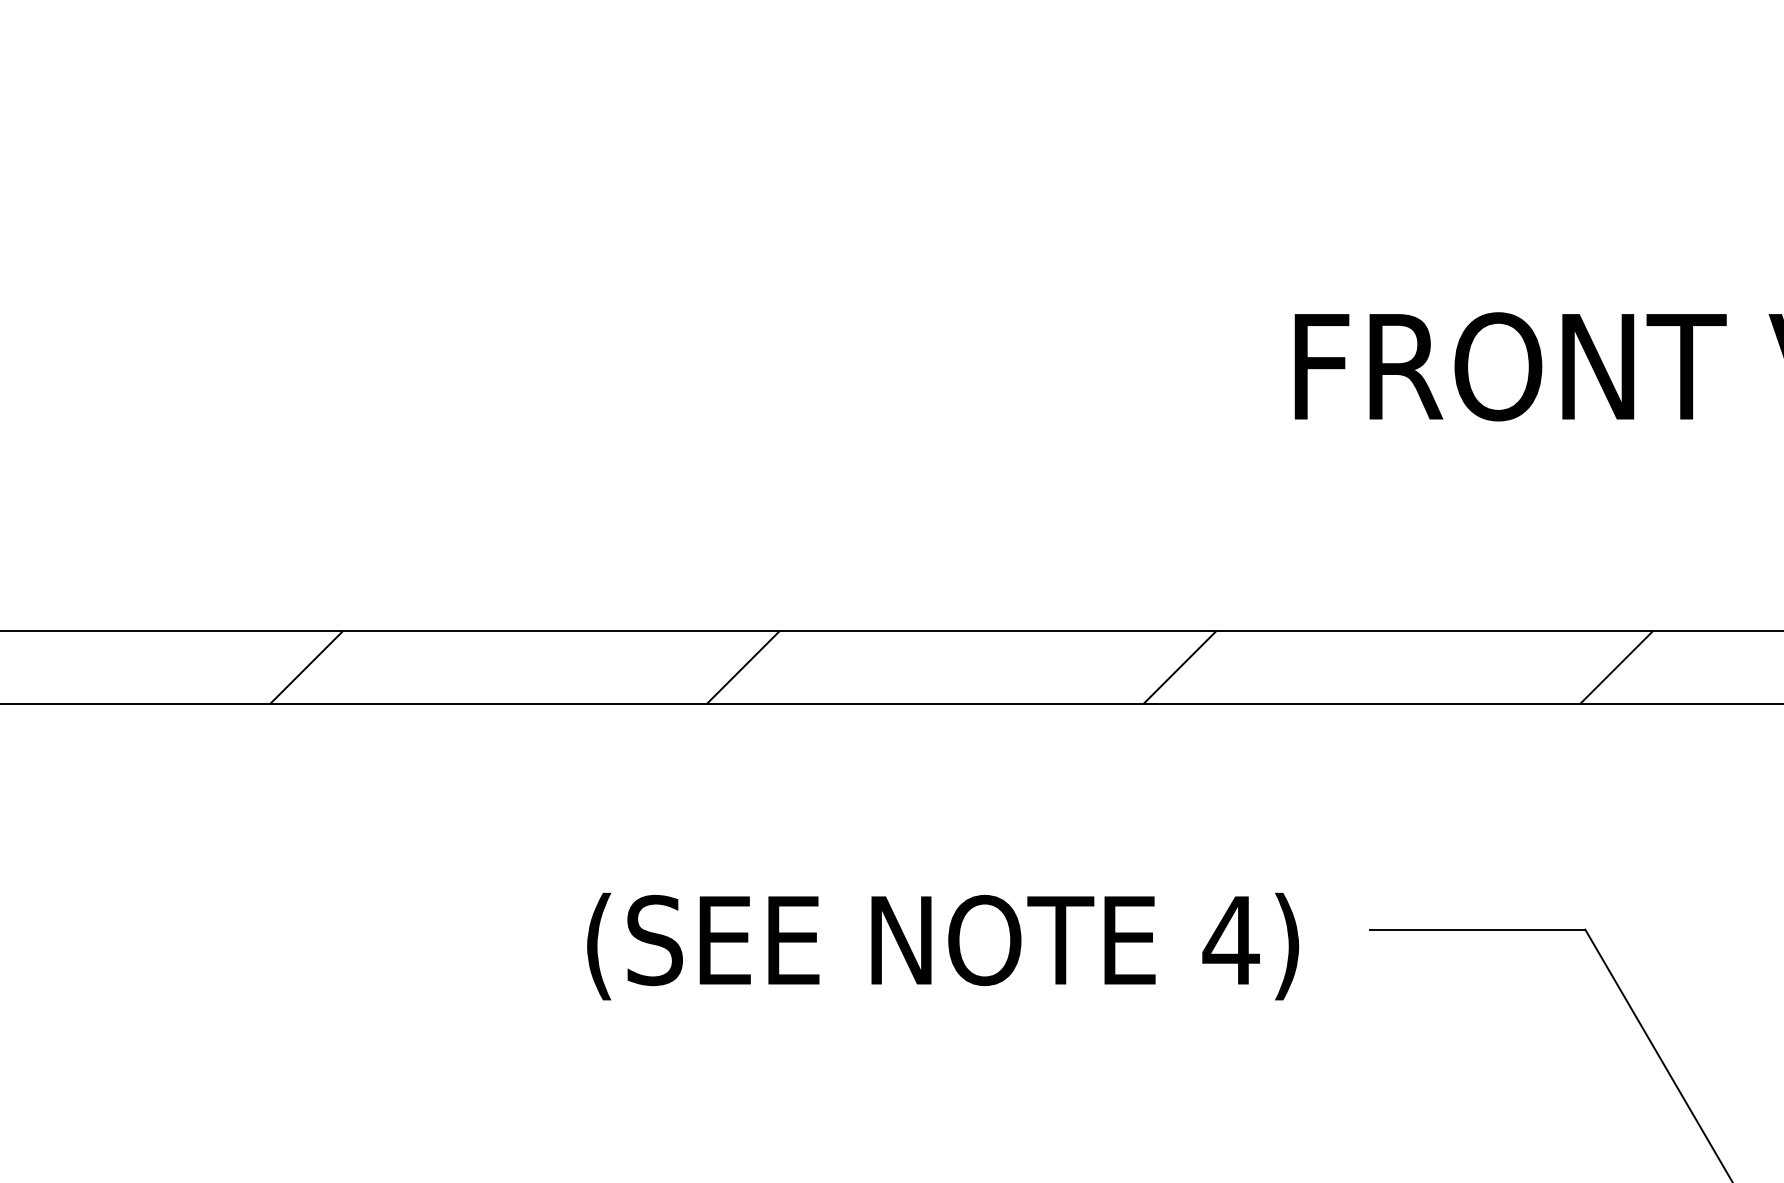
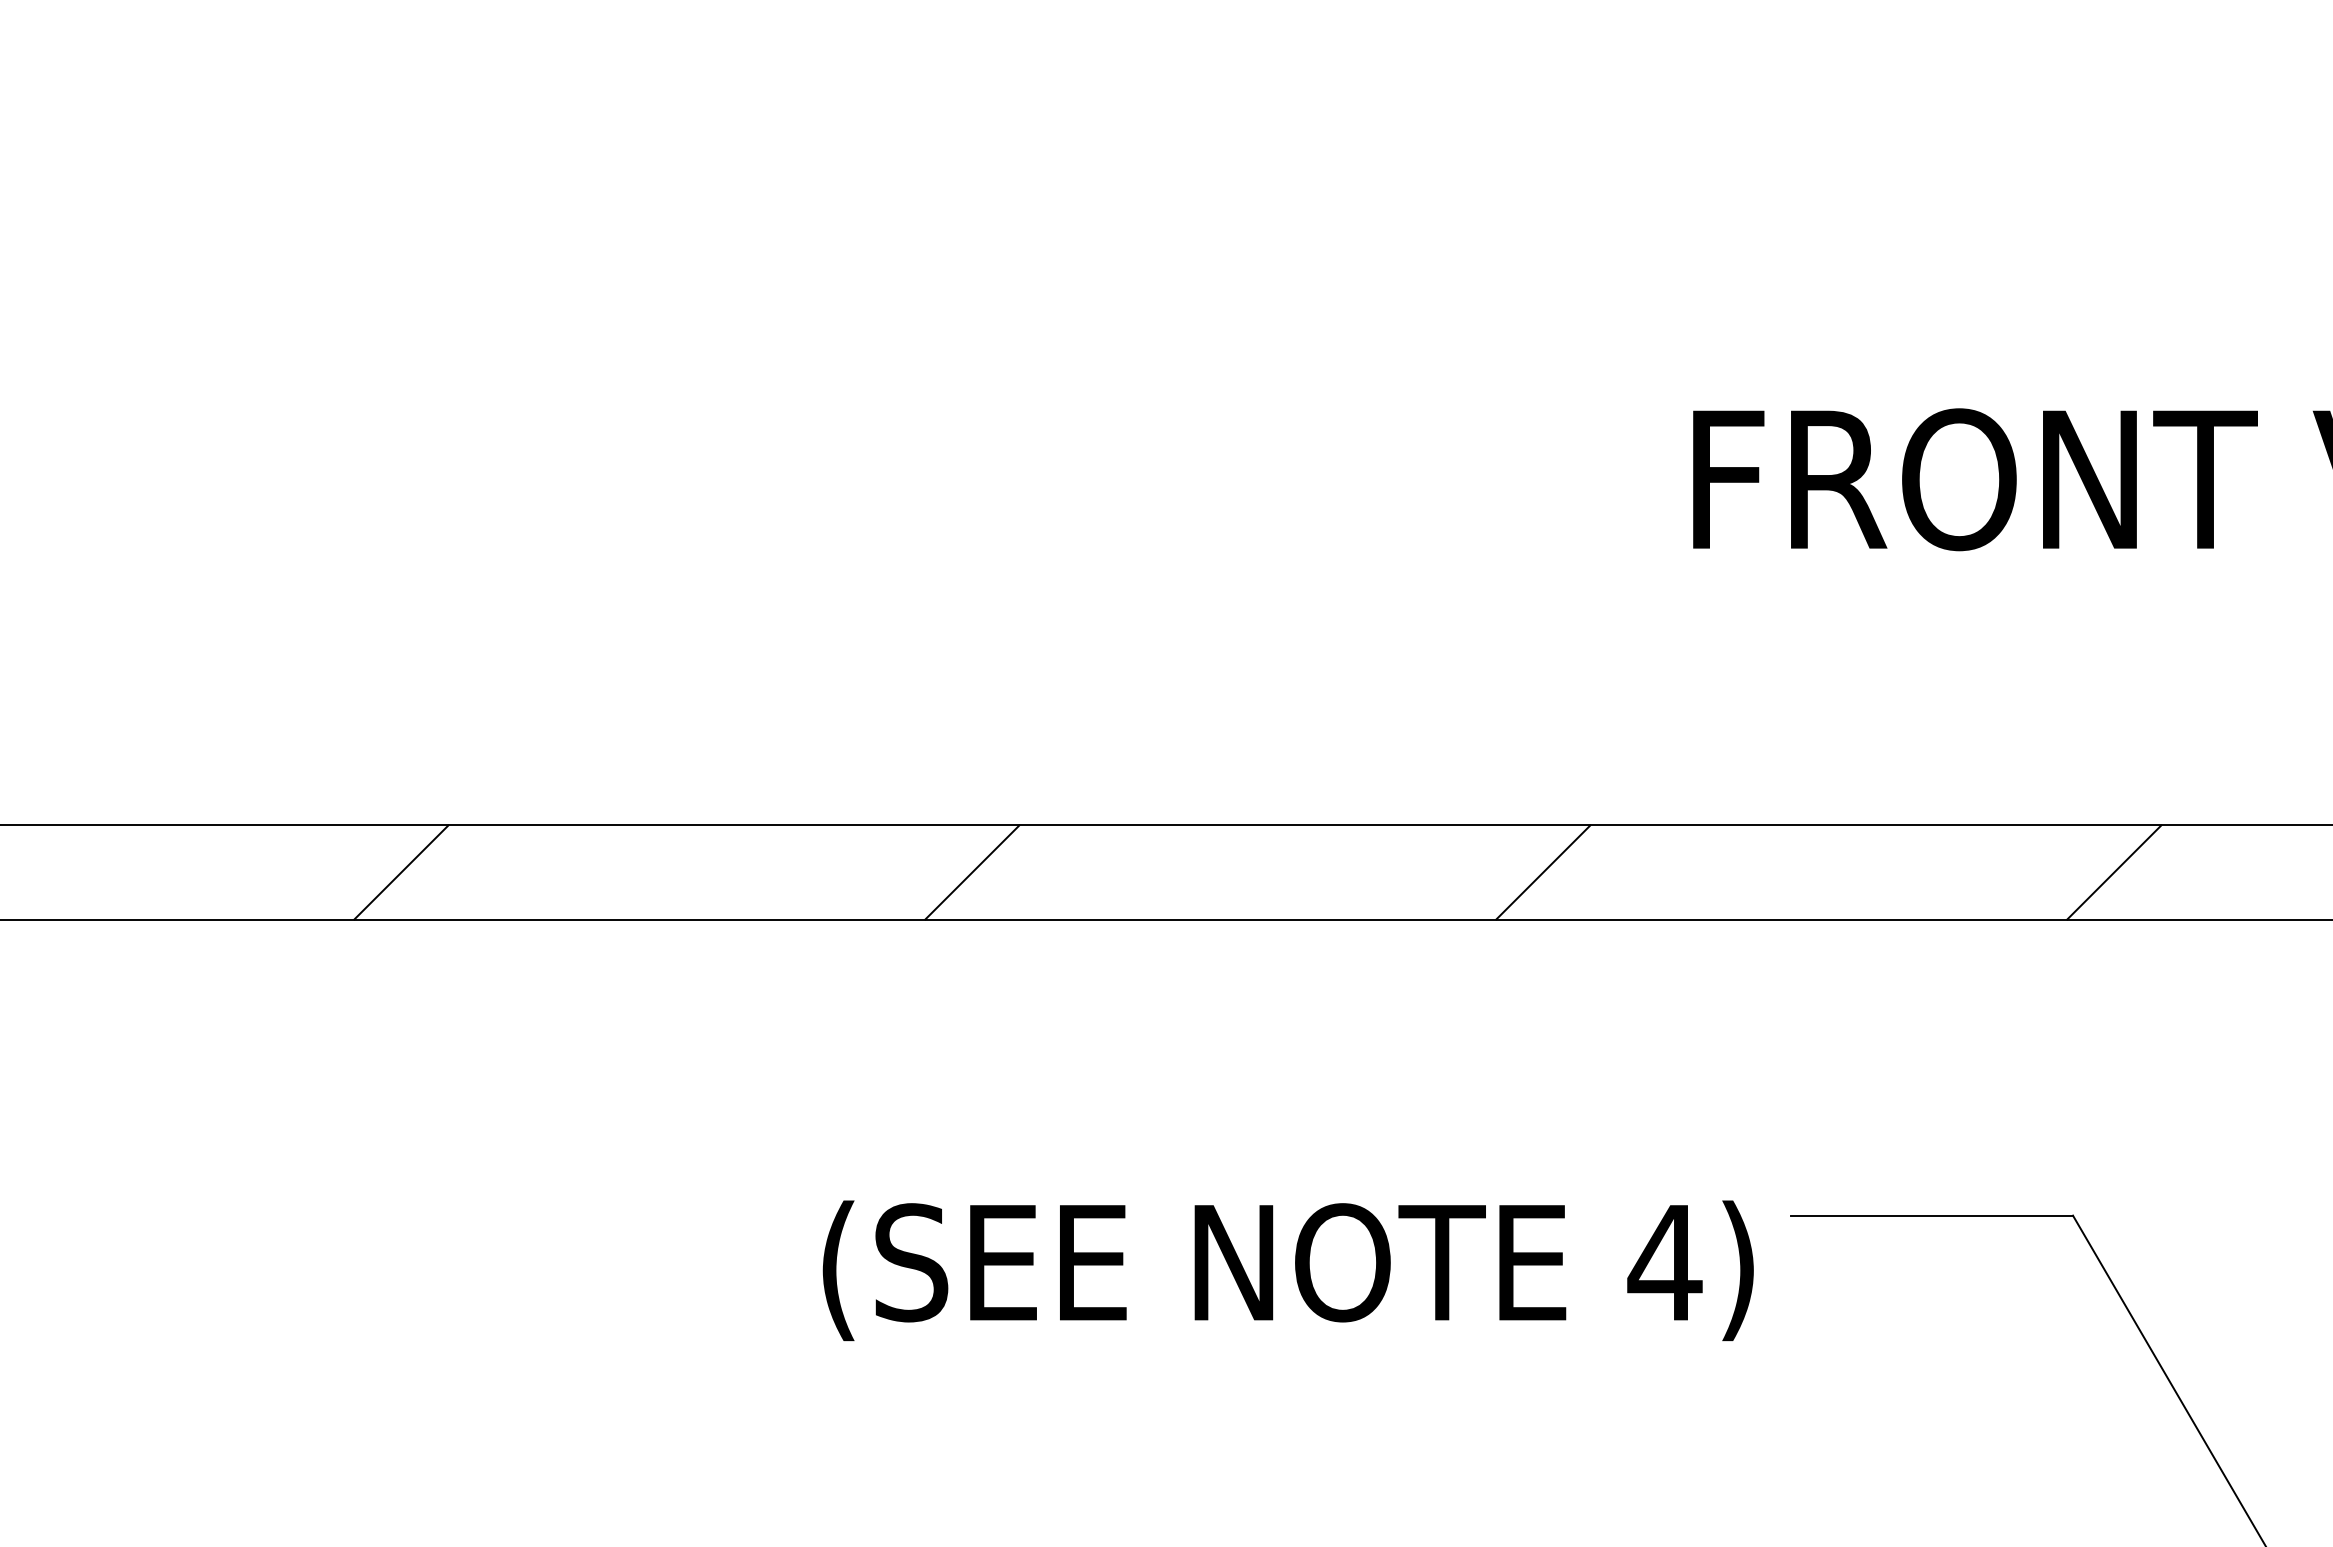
text: (942, 946) -> (1287, 1270), moved

